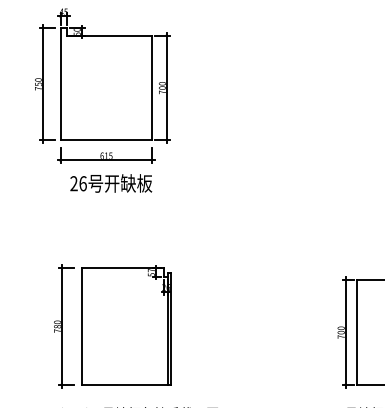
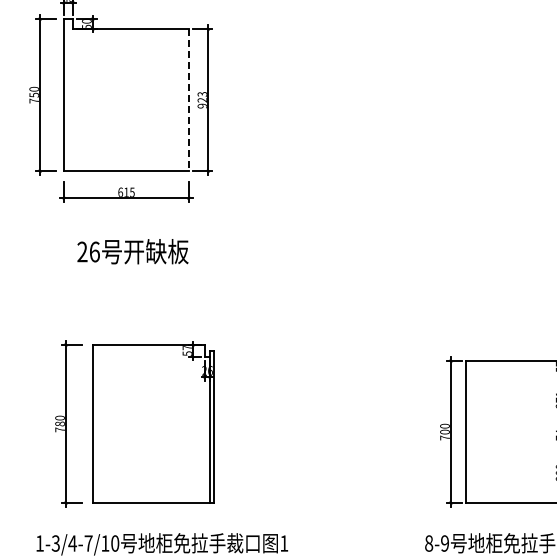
line: (152, 88) -> (188, 100), solid -> dashed
text: (161, 88) -> (201, 100), 700 -> 923
text: (110, 183) -> (132, 251), moved

